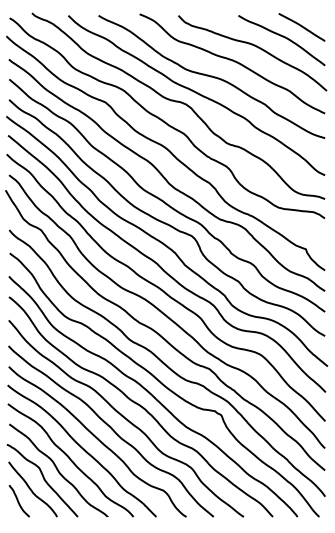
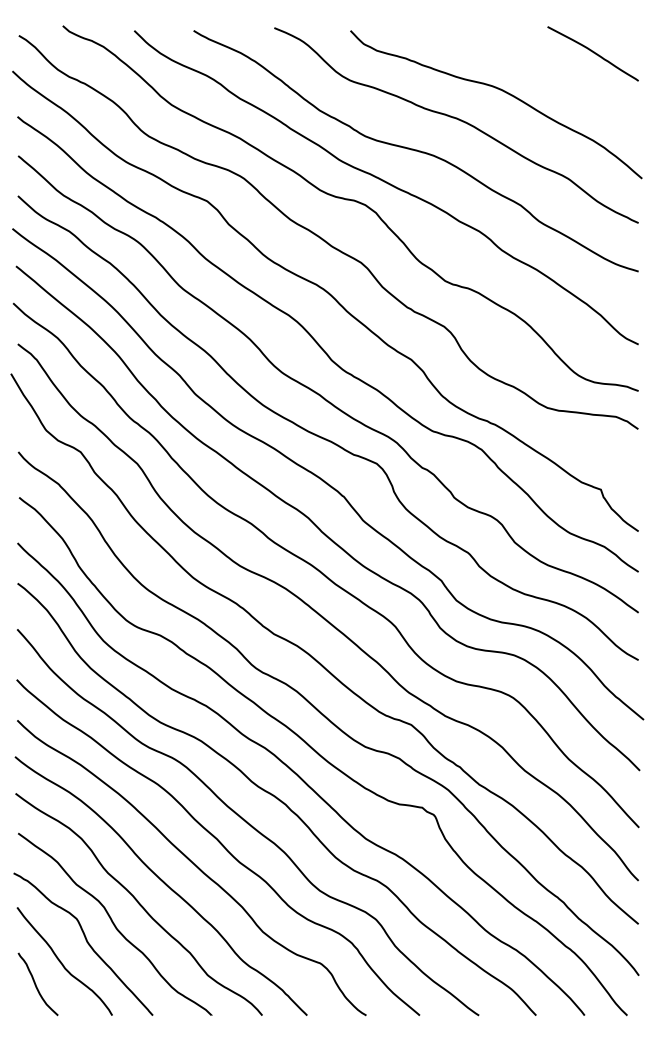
curve: (282, 37) -> (554, 73), removed

